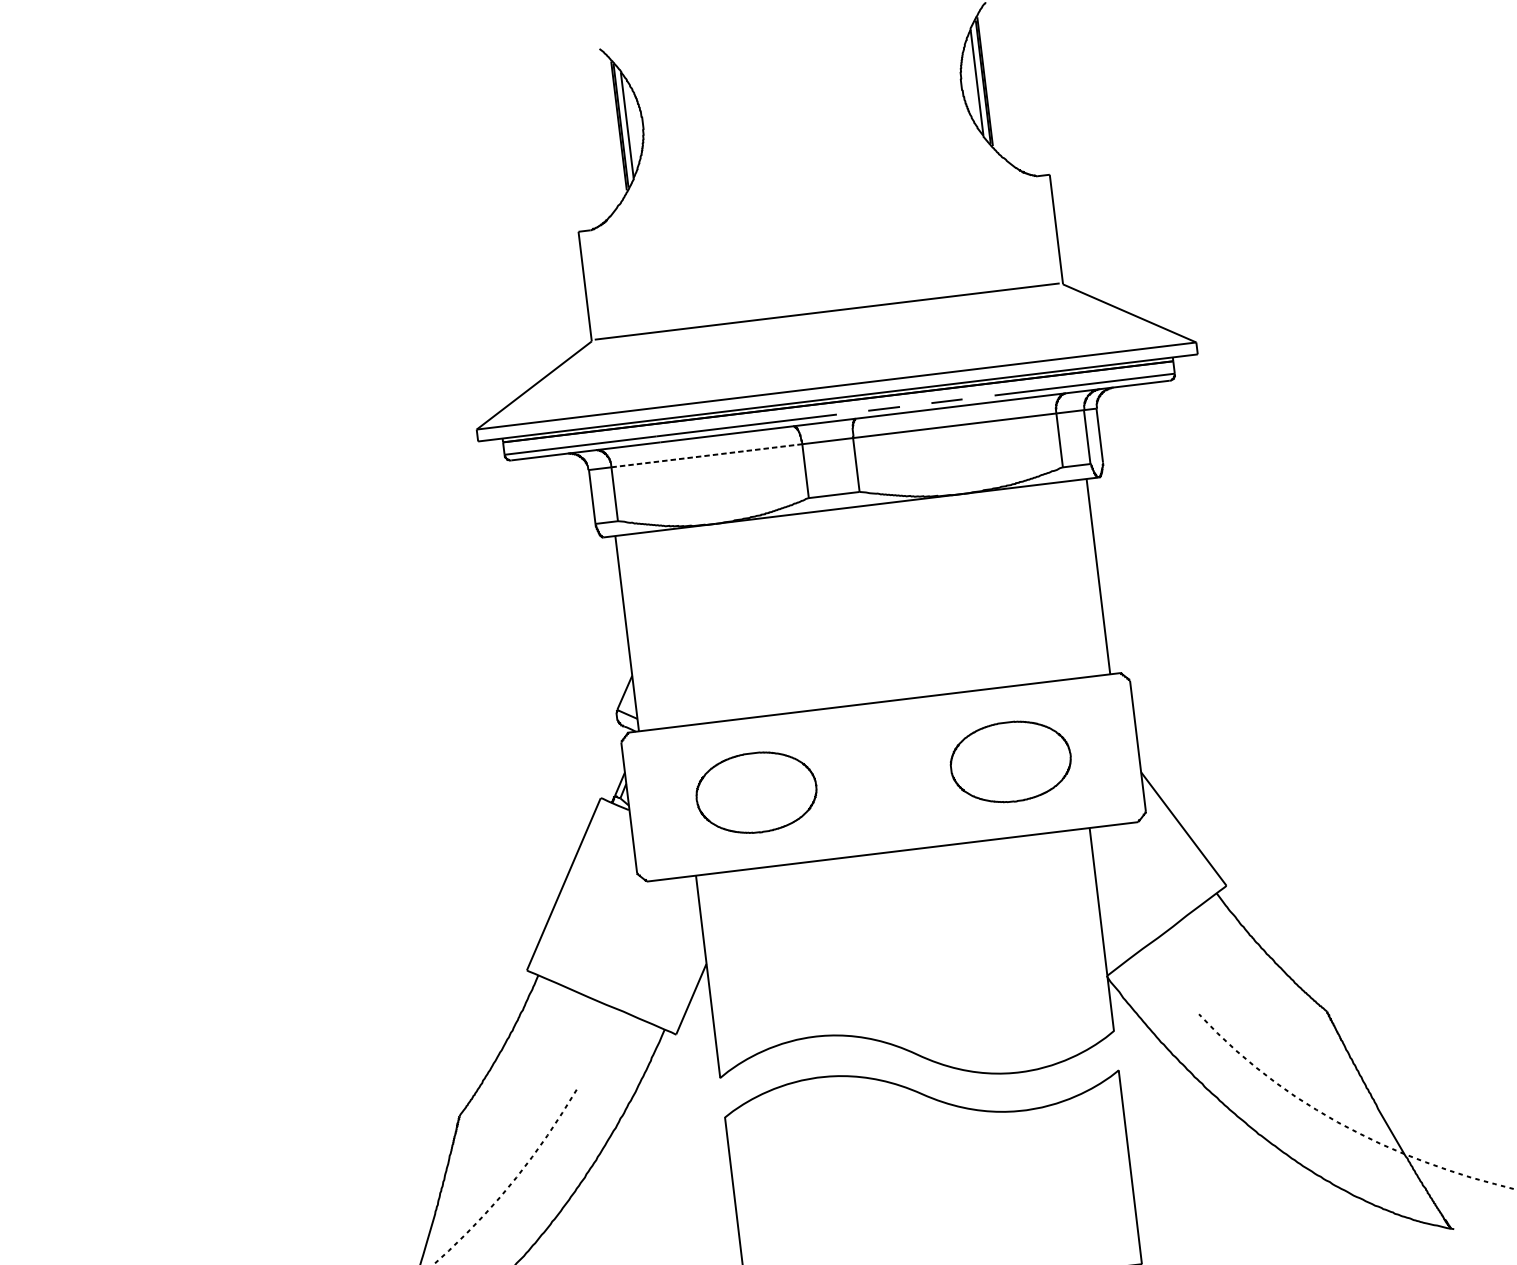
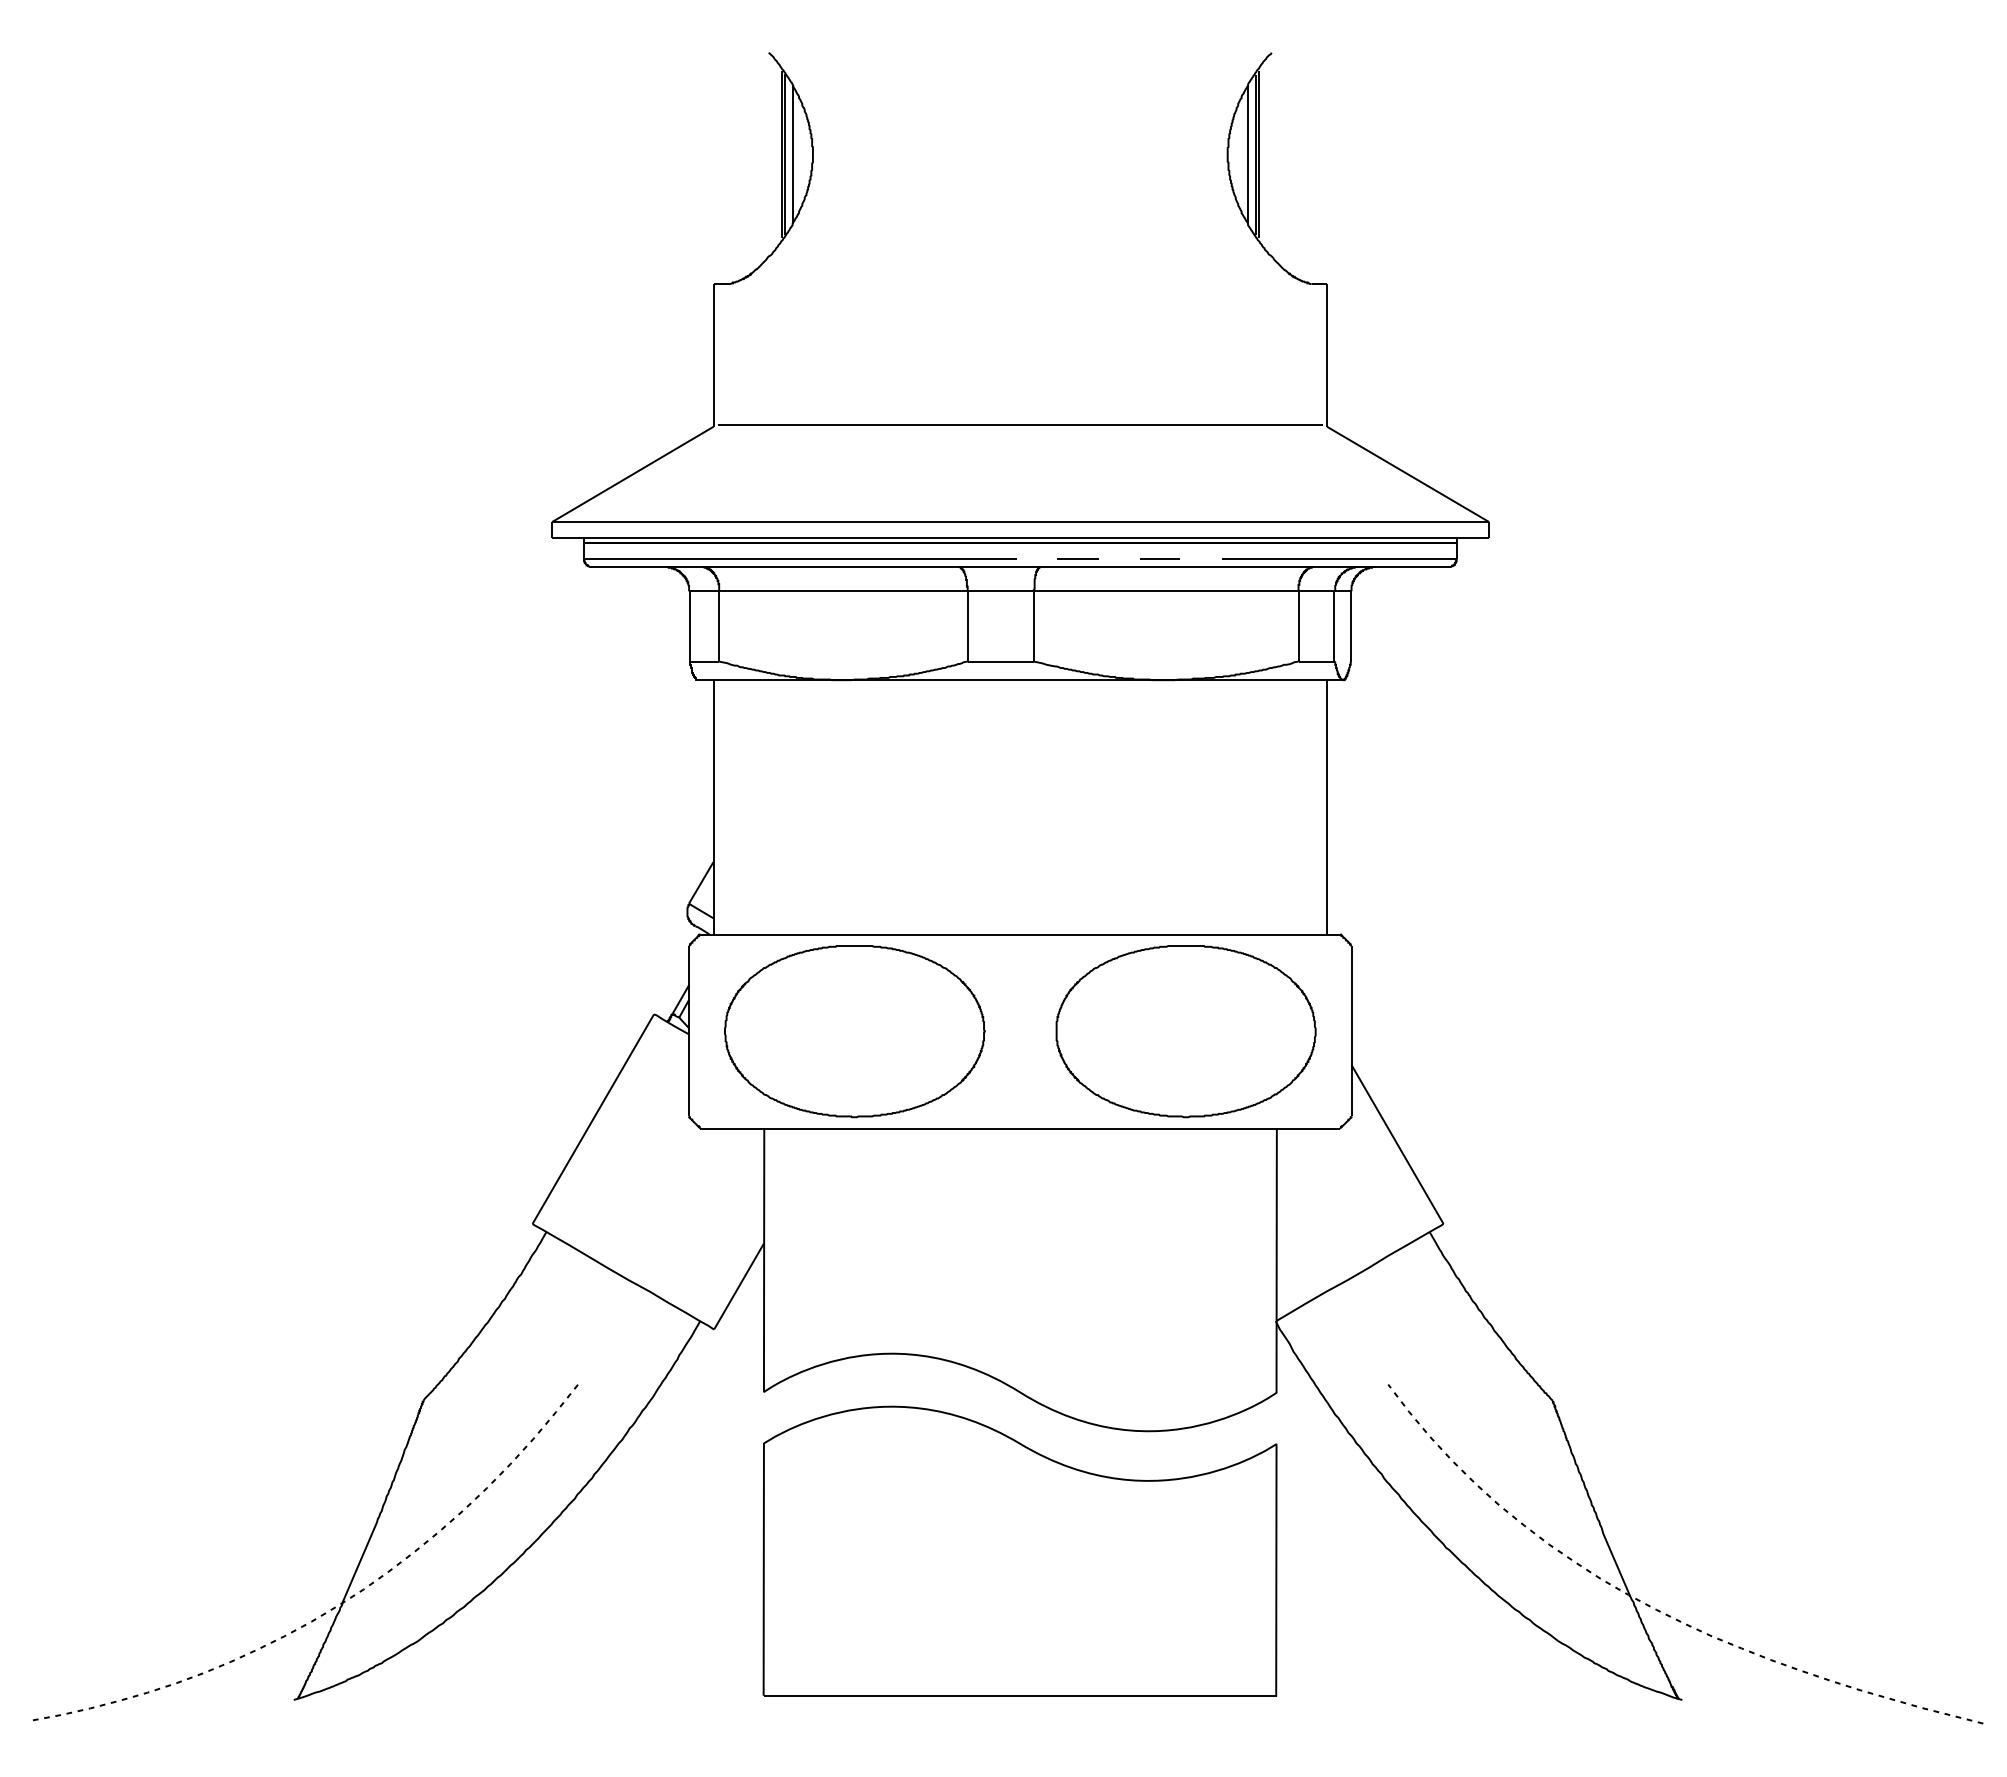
line: (706, 455) -> (843, 591), dashed -> solid
part: (1010, 761) -> (1185, 1031), size x1.67
part: (756, 792) -> (854, 1031), size x1.67

